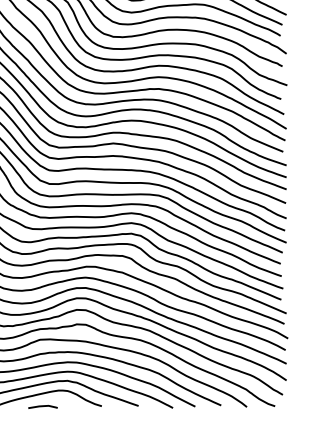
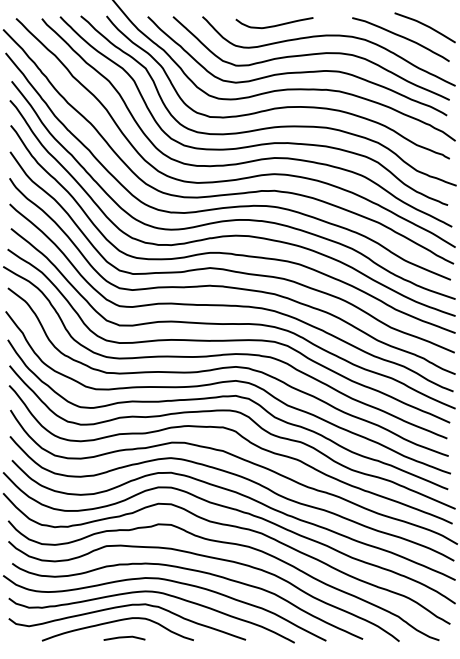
line: (43, 406) -> (124, 637), moved

